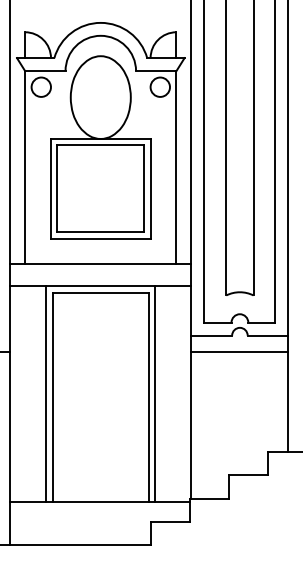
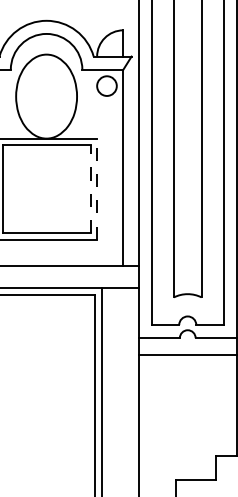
line: (144, 188) -> (90, 188), solid -> dashed
line: (150, 188) -> (97, 188), solid -> dashed

